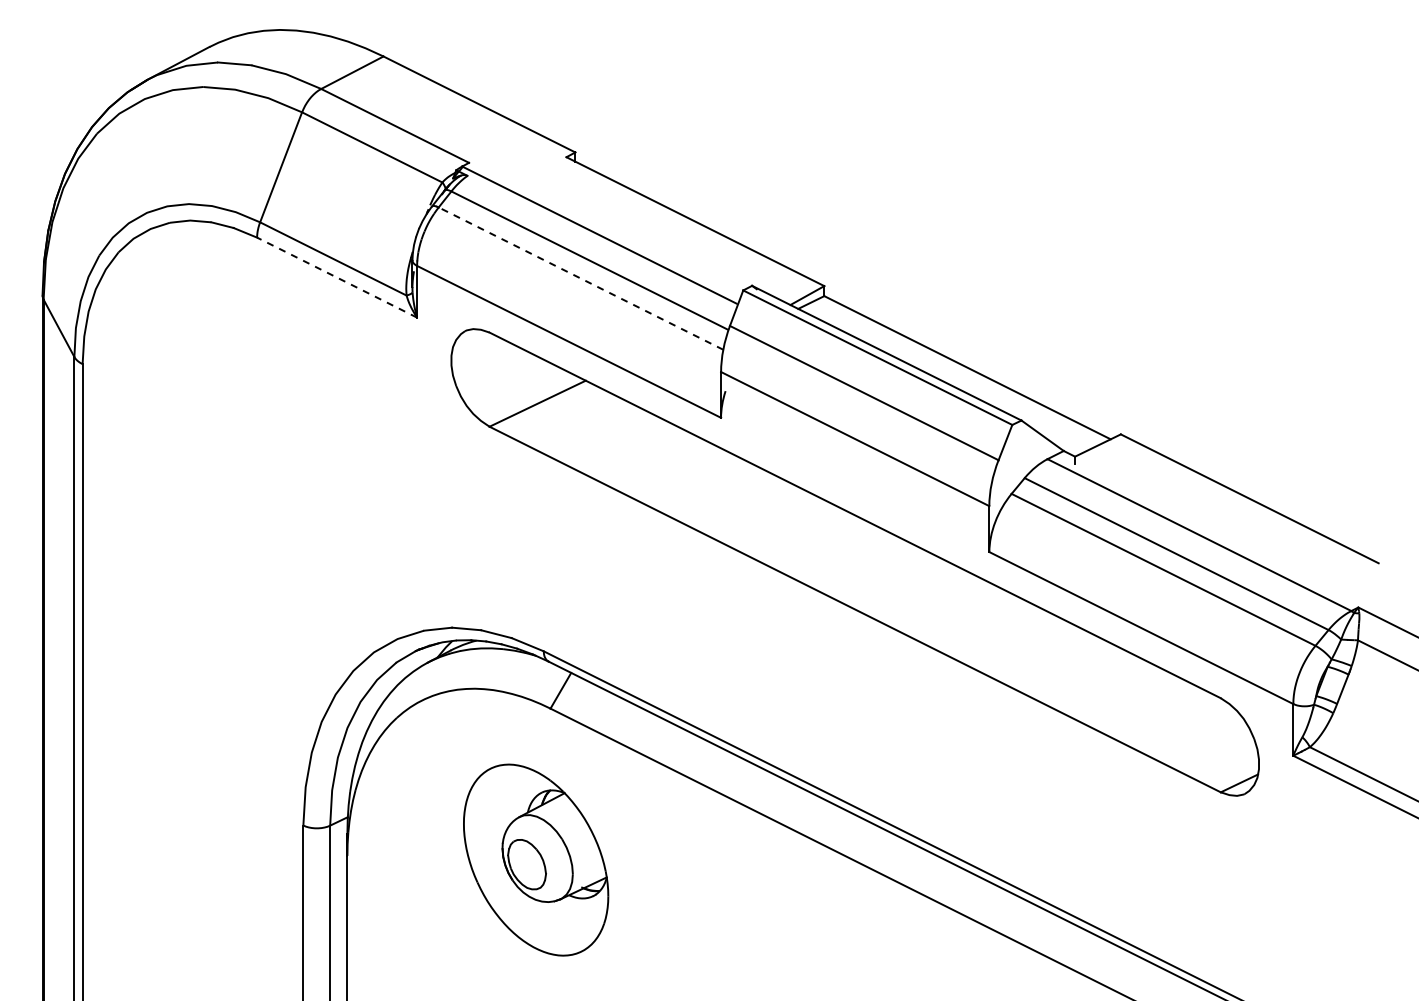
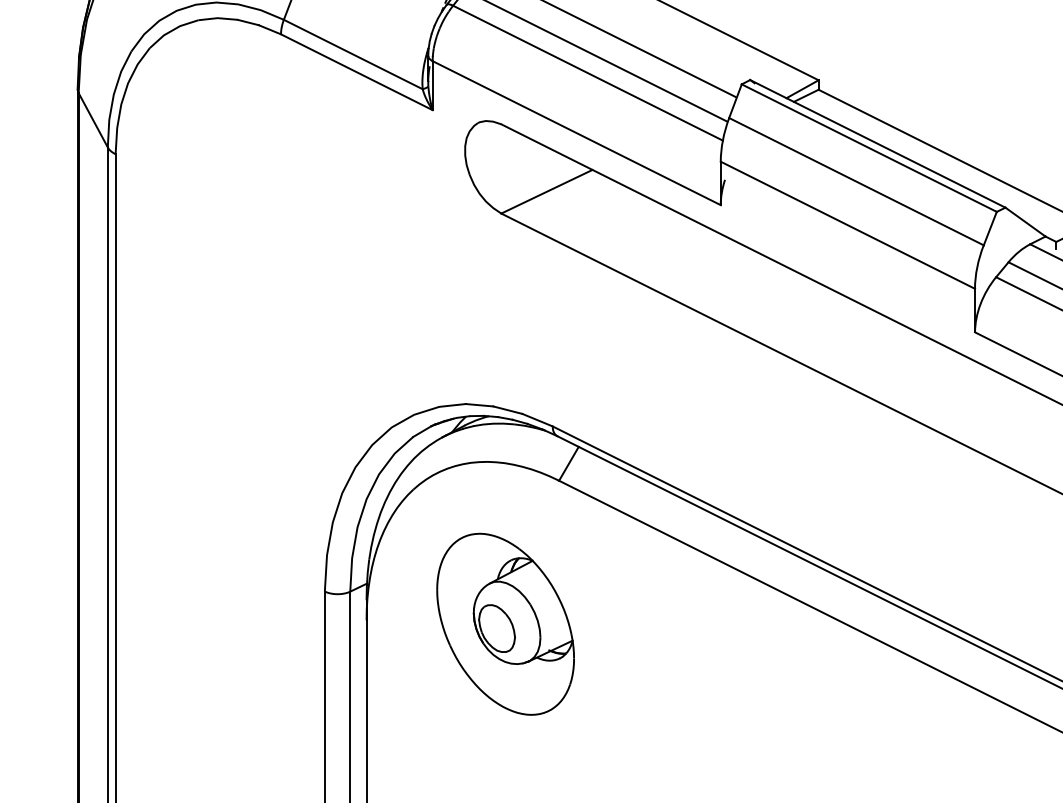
line: (336, 277) -> (356, 72), dashed -> solid
line: (580, 278) -> (587, 73), dashed -> solid
part: (536, 859) -> (506, 623), moved

